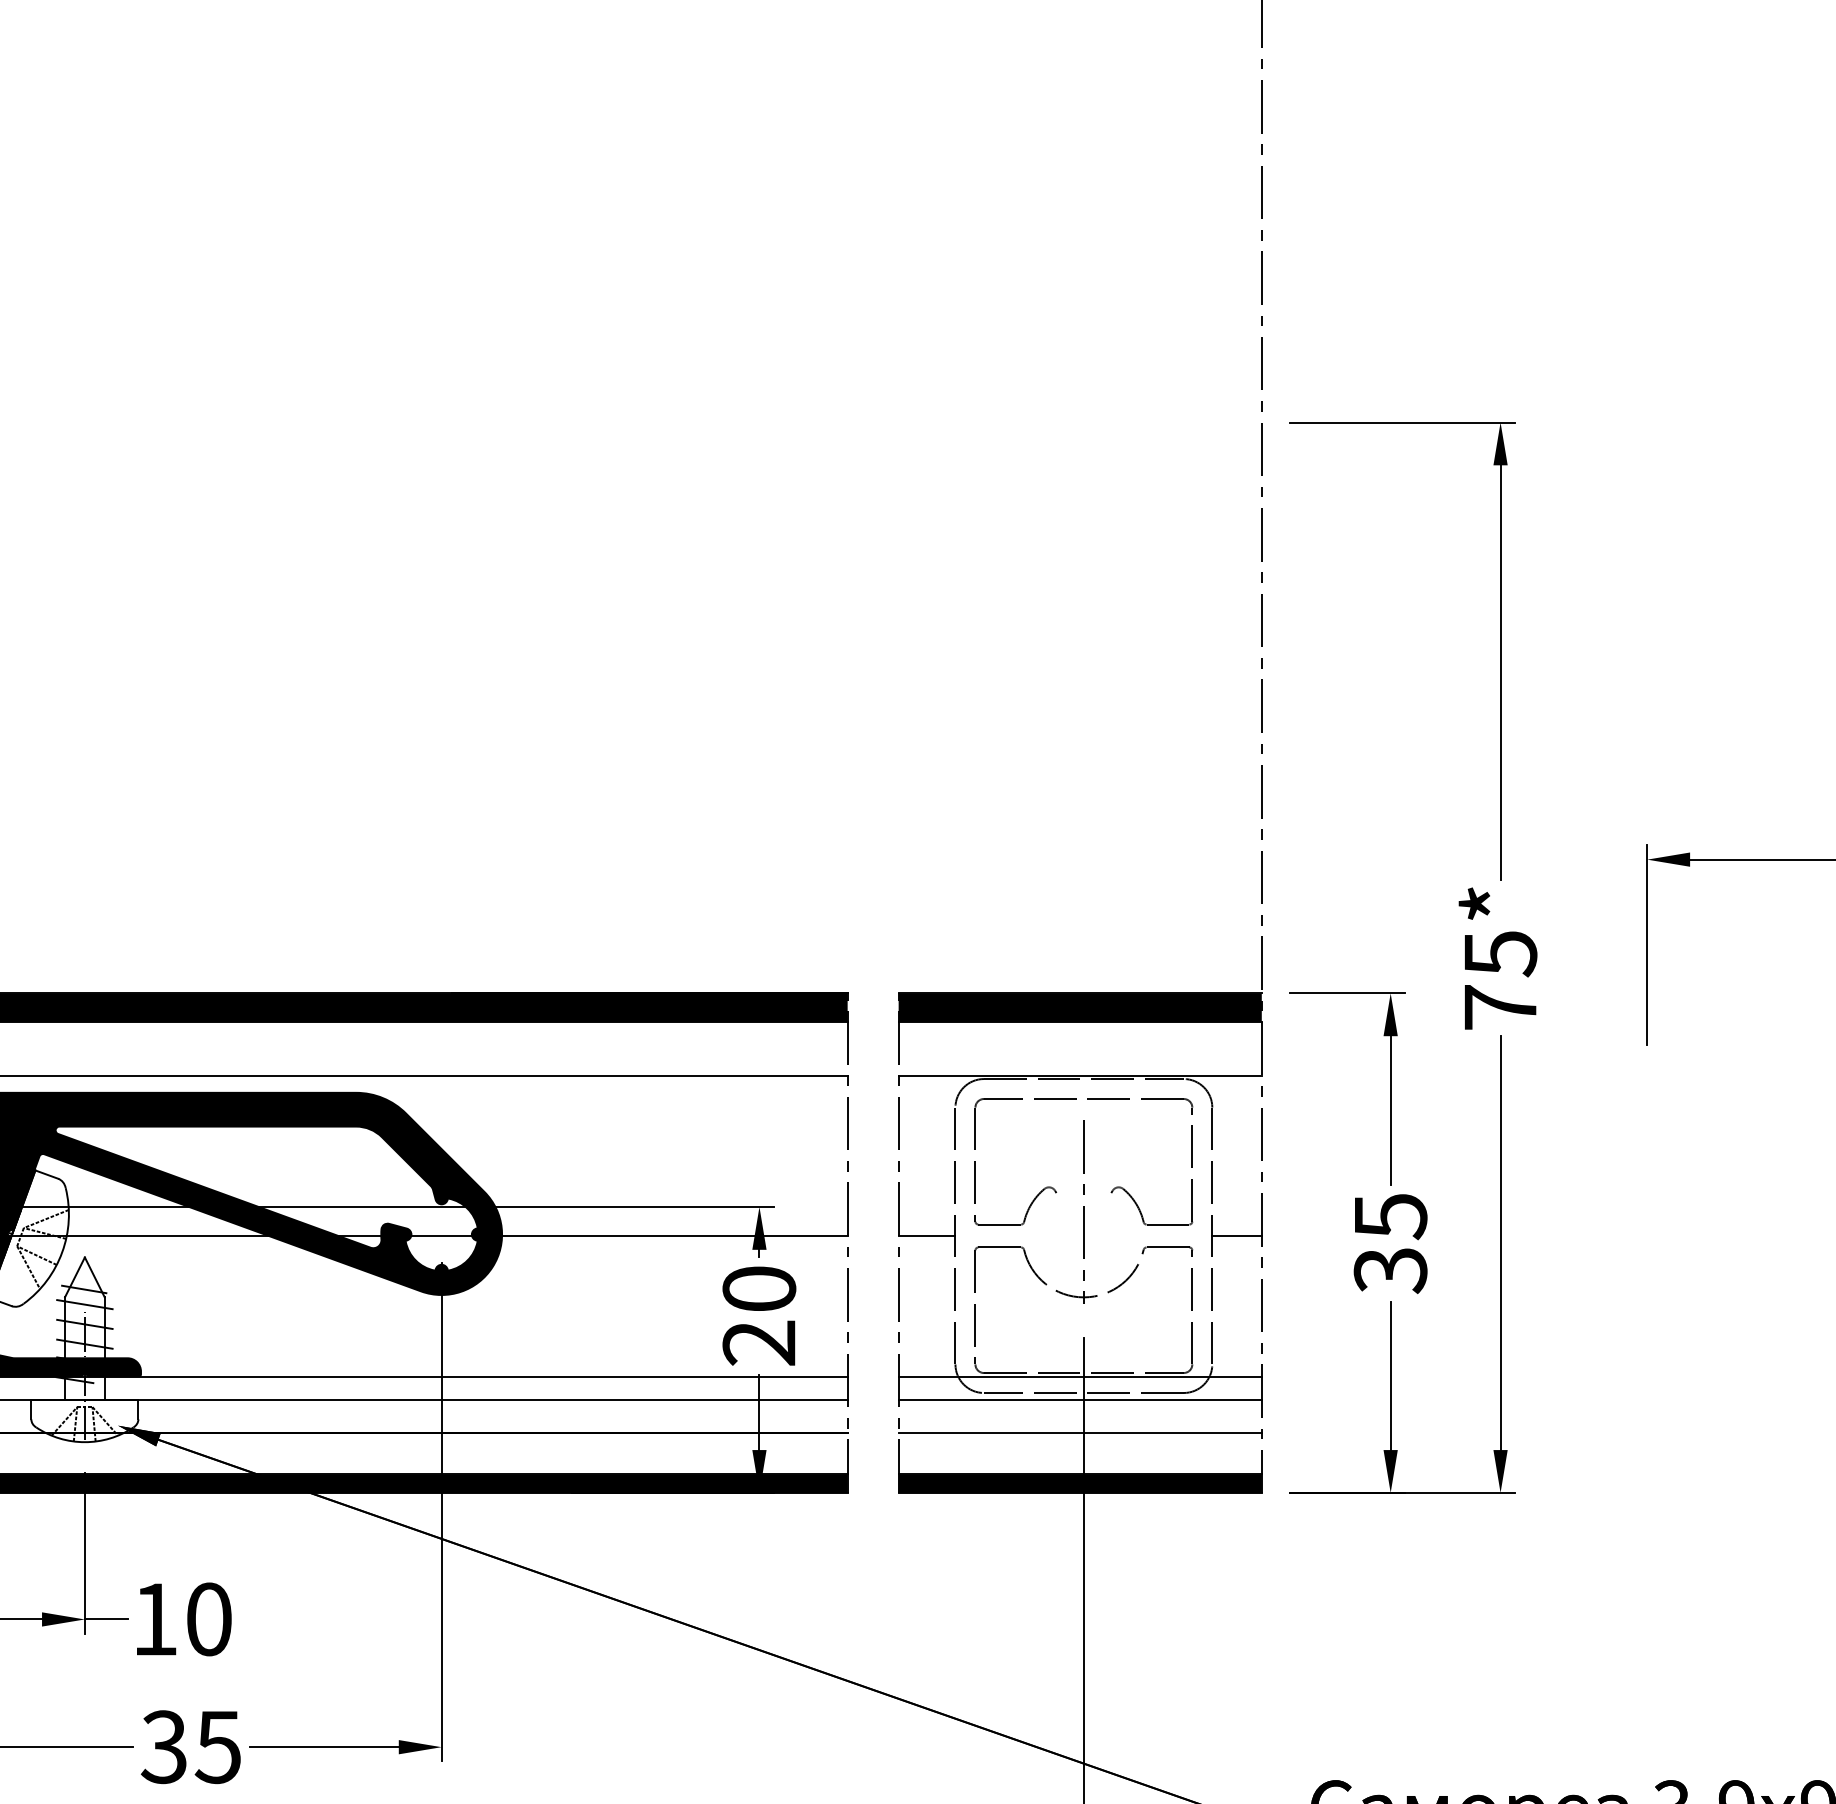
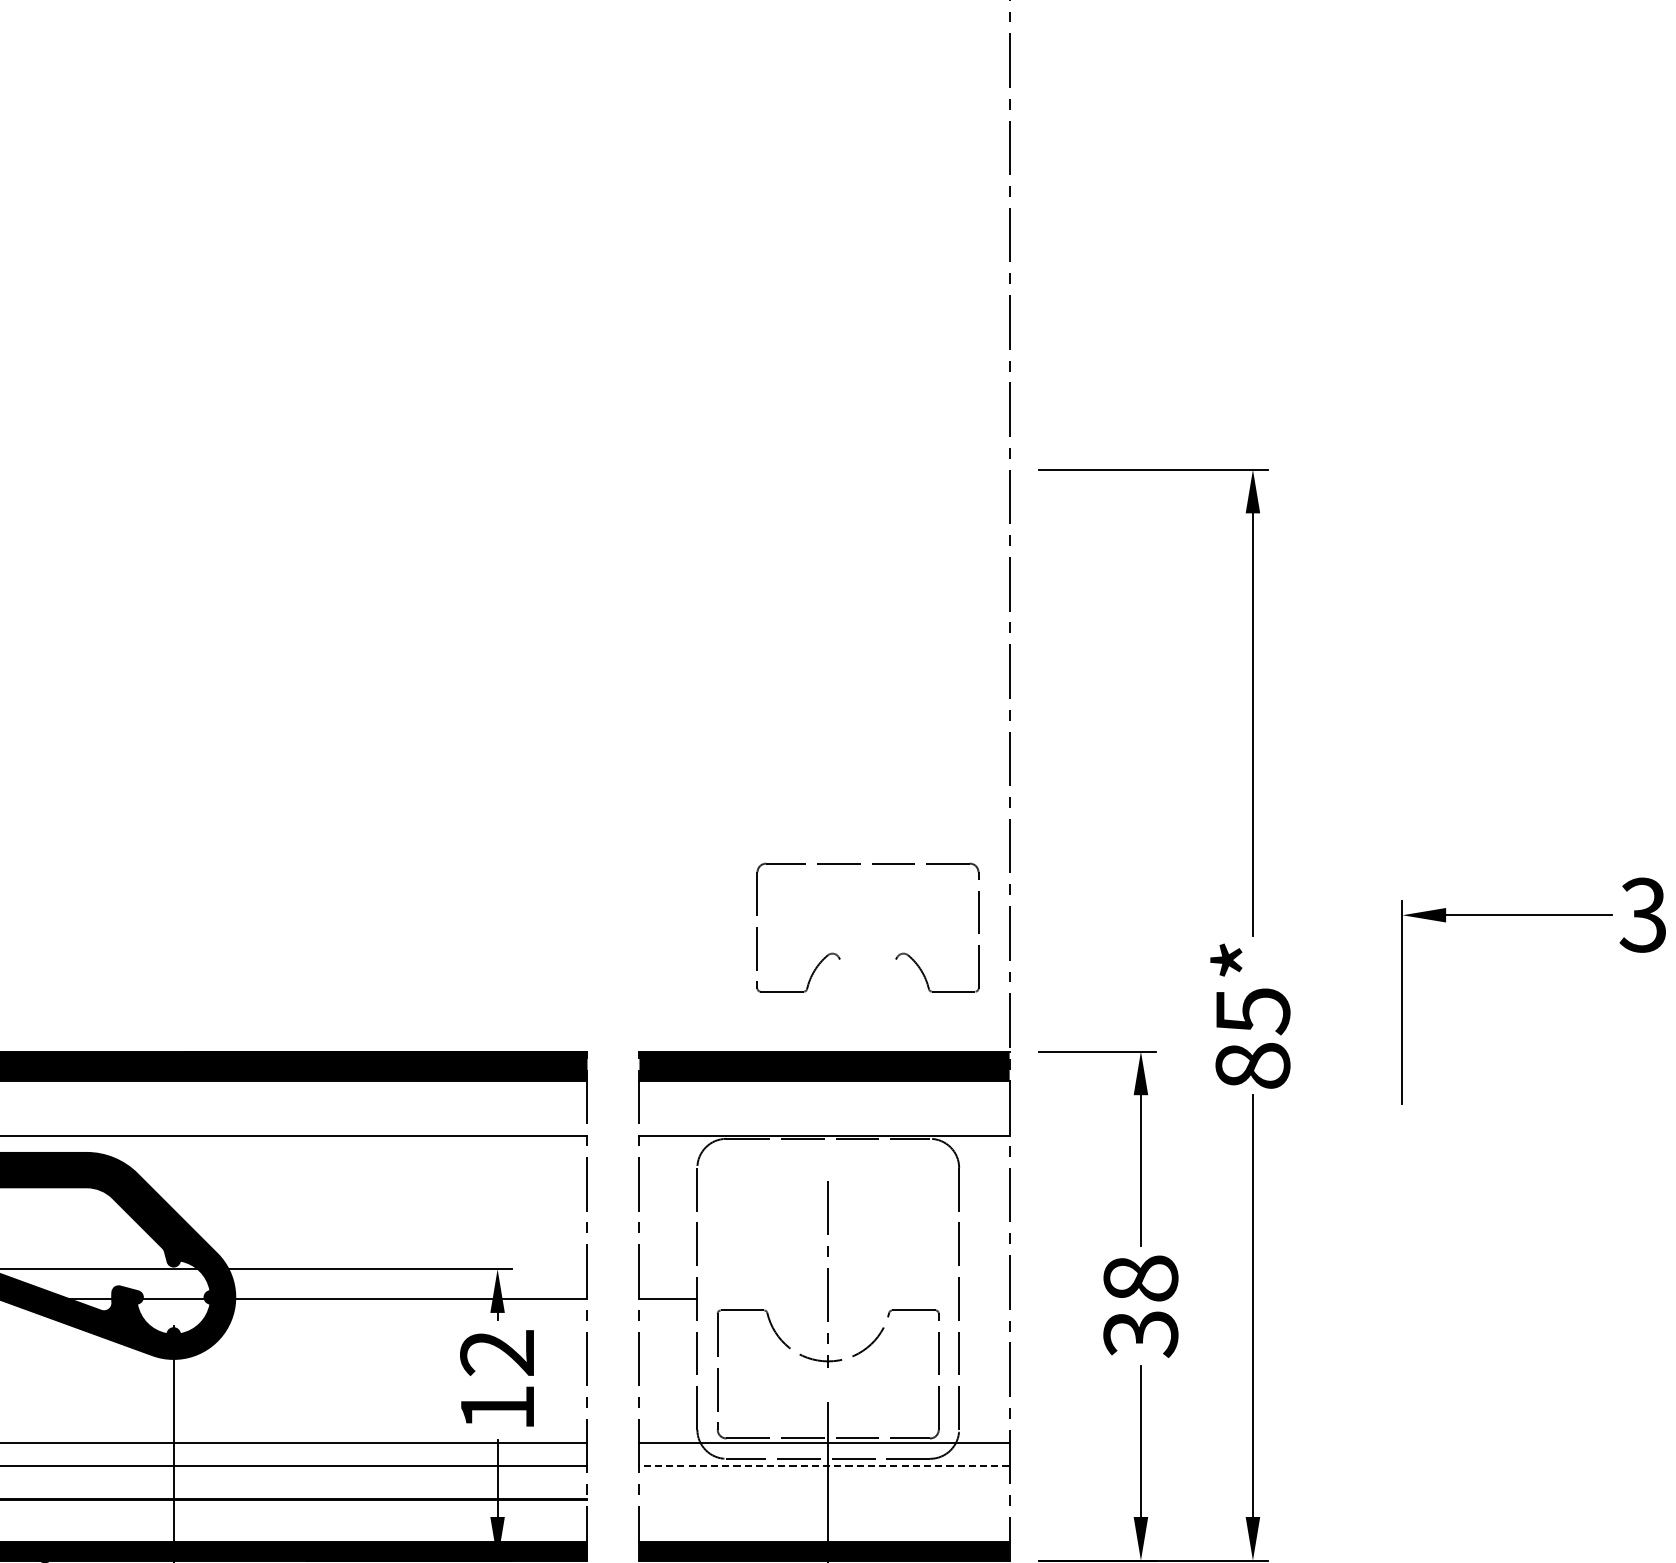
text: (1500, 1007) -> (1252, 1065), 75* -> 85*
part: (1055, 1189) -> (839, 955), moved
text: (1390, 1216) -> (1140, 1278), 35 -> 38
line: (1236, 1236) -> (983, 1299), removed
text: (759, 1315) -> (497, 1379), 20 -> 12
line: (1080, 1400) -> (824, 1466), solid -> dashed
line: (1079, 1432) -> (823, 1499), removed

